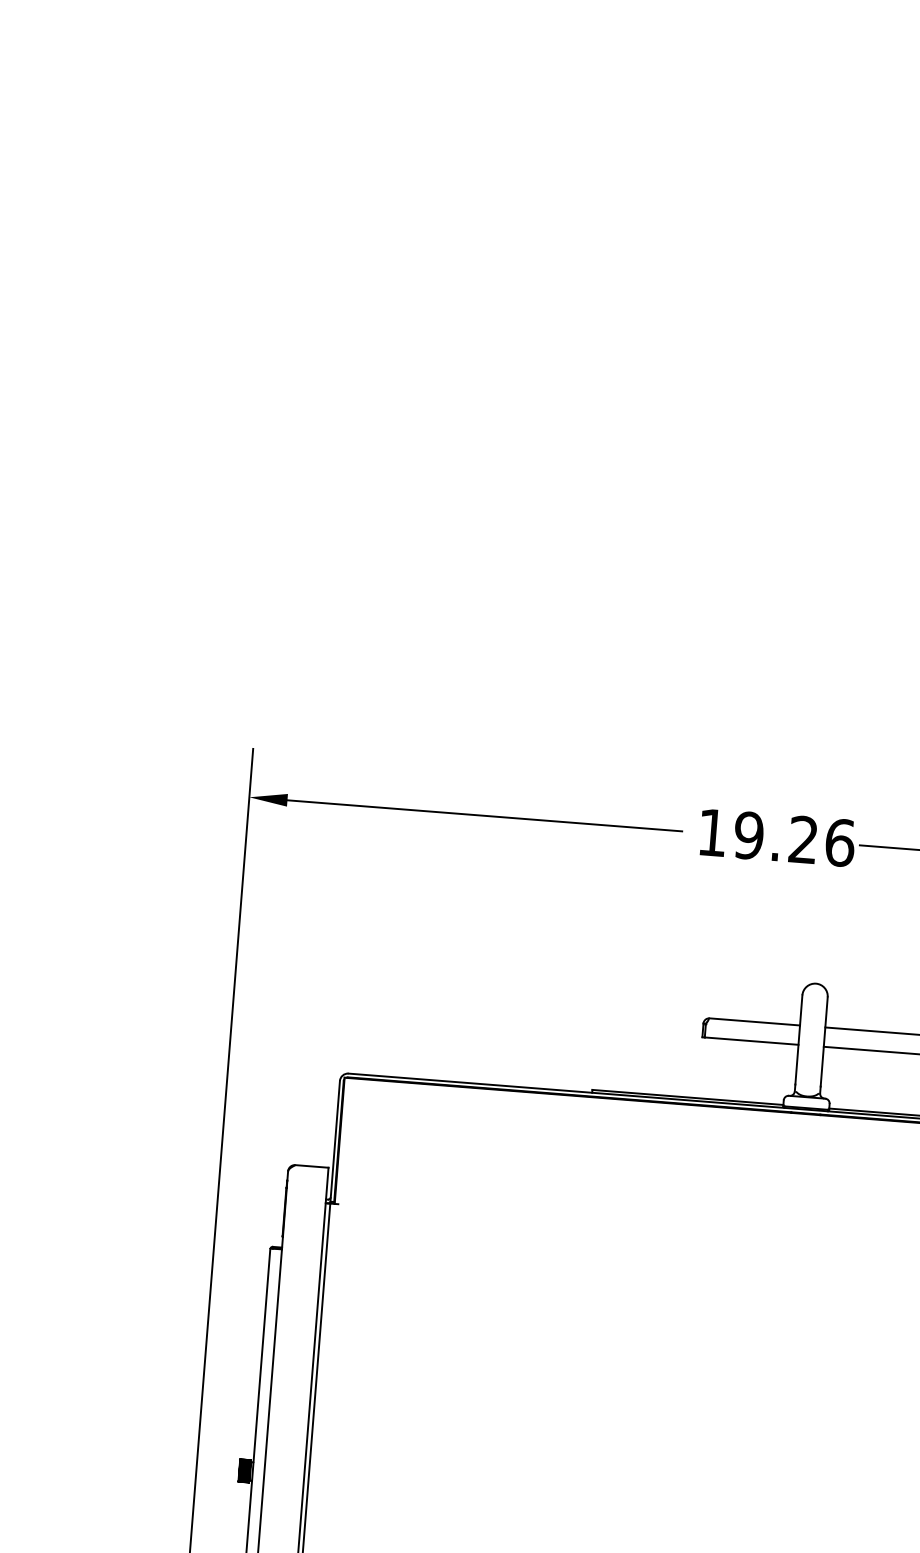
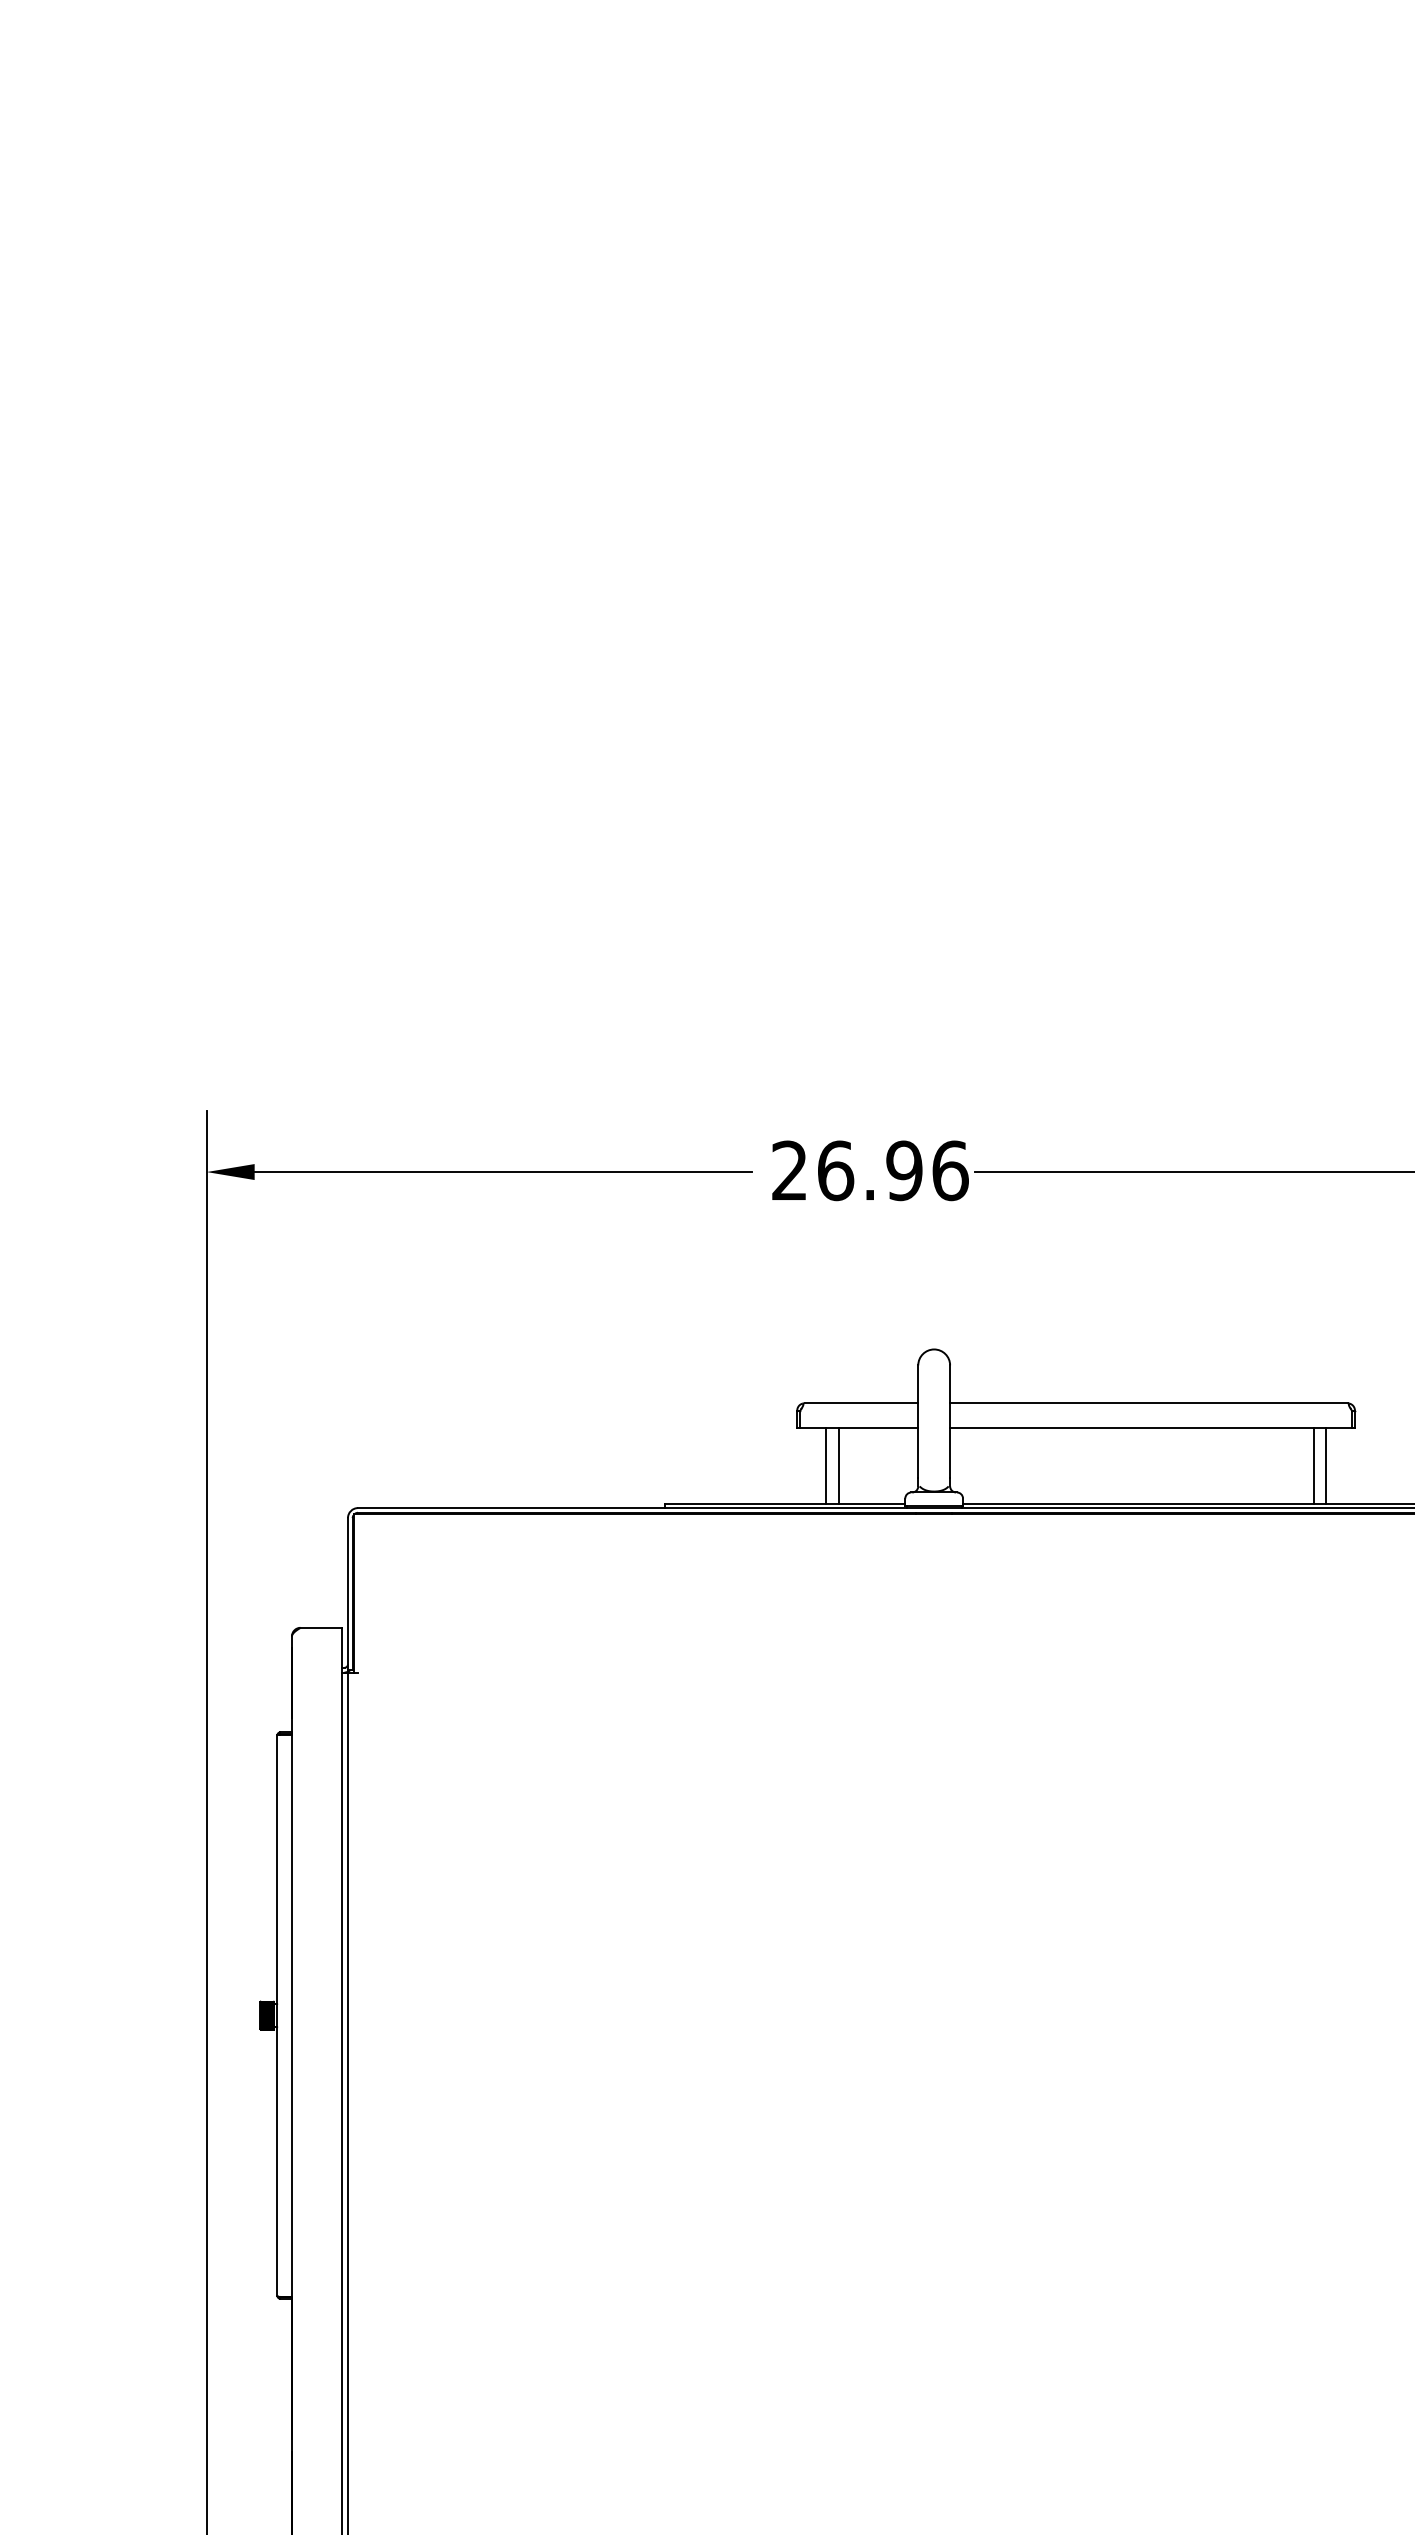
text: (758, 836) -> (847, 1170), 19.26 -> 26.96
line: (723, 1069) -> (826, 1465), added
line: (732, 1069) -> (838, 1465), added

